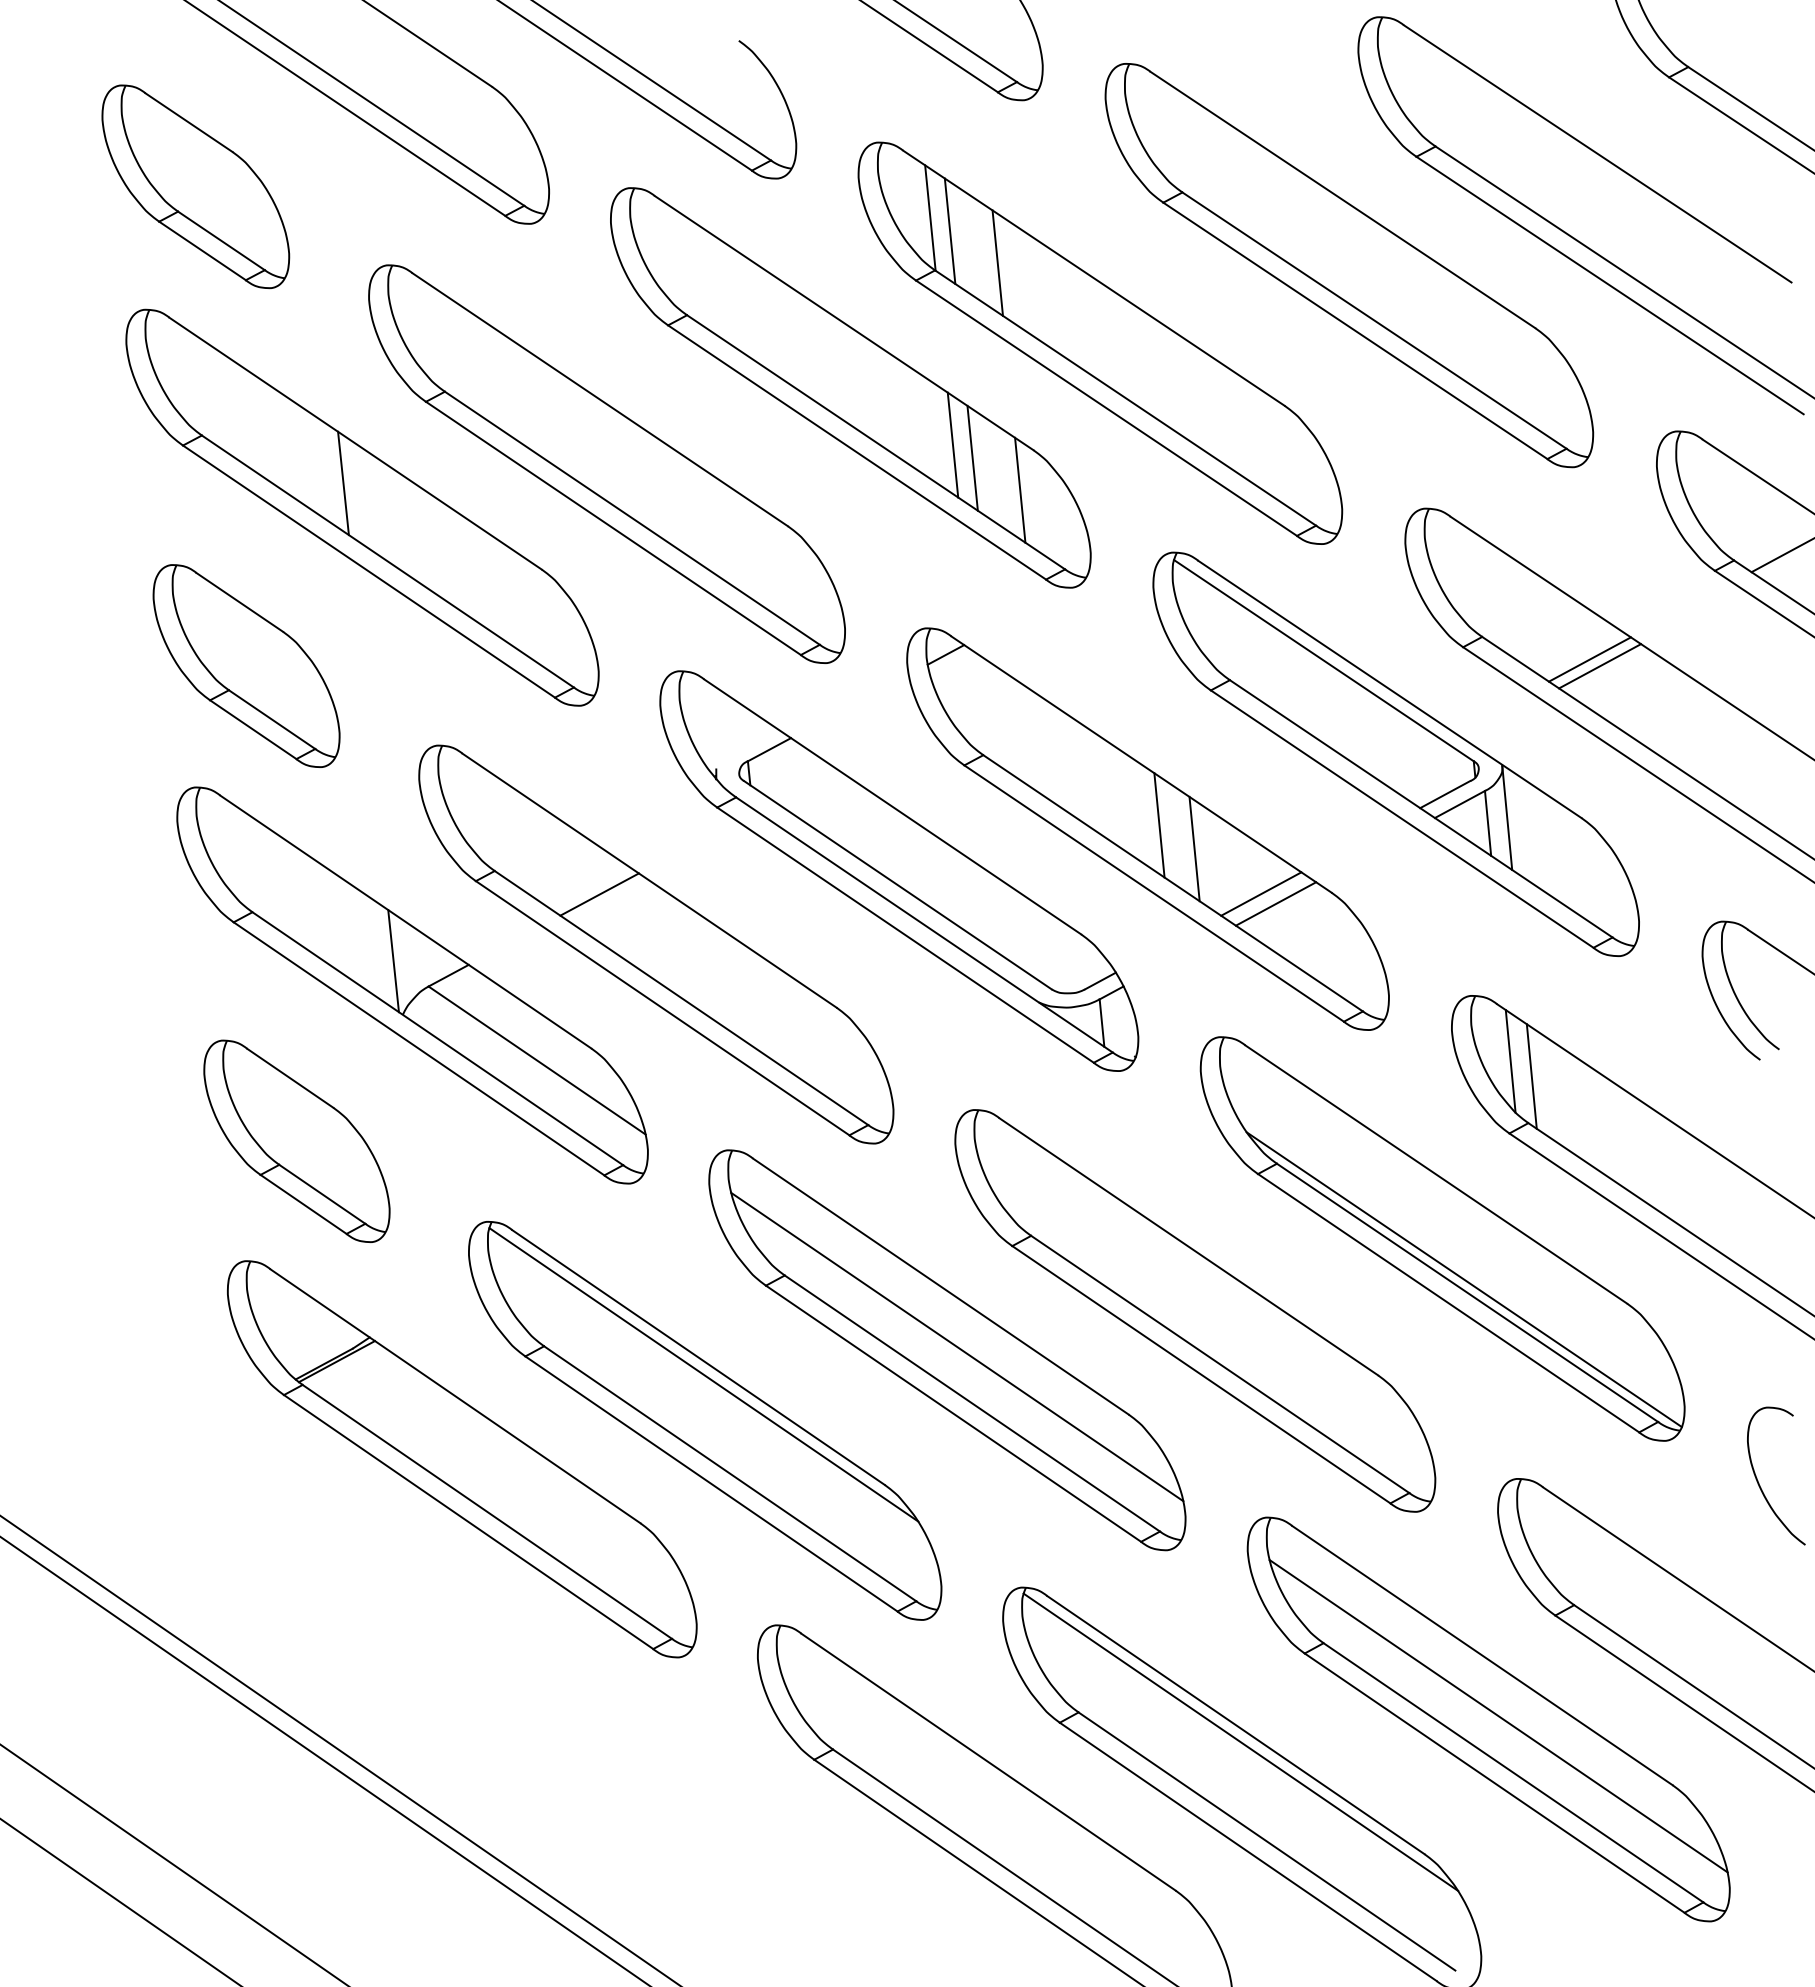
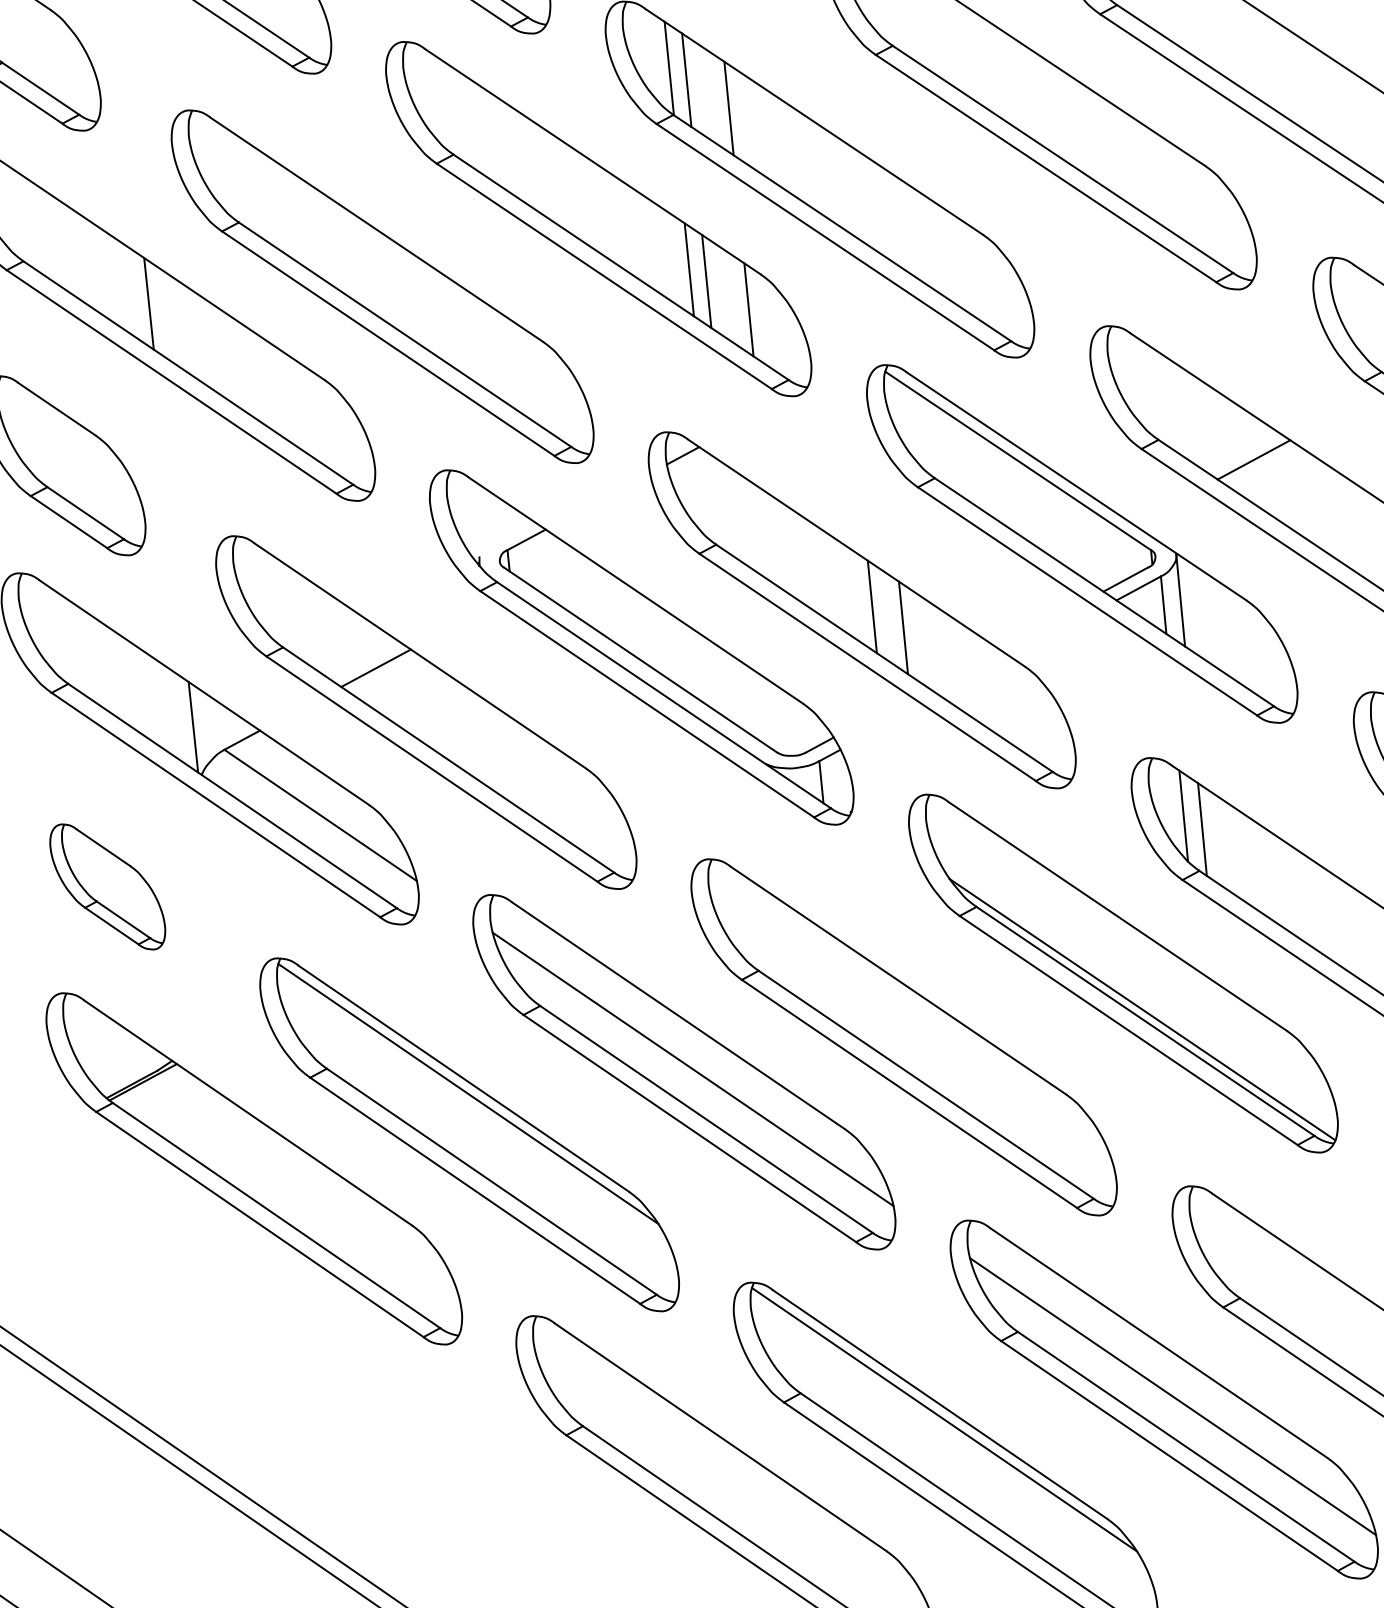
line: (1600, 666) -> (1263, 466), removed
line: (1261, 893) -> (962, 667), removed
line: (1275, 903) -> (975, 676), removed
part: (296, 1140) -> (107, 886), size x0.7

